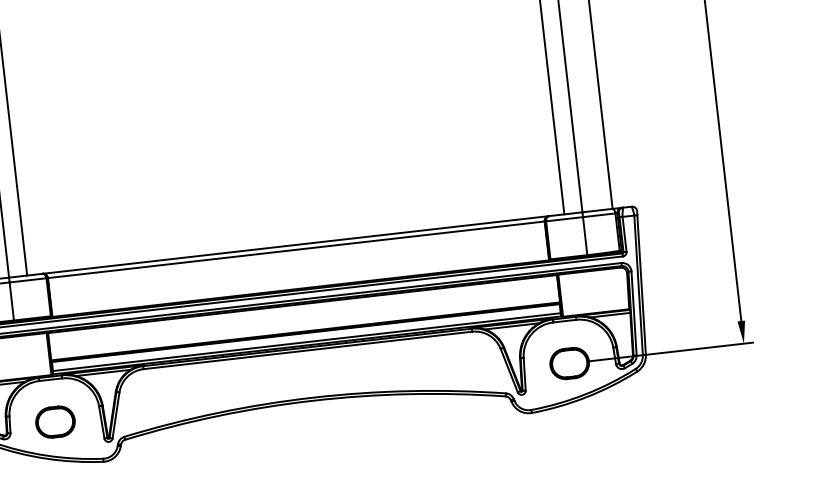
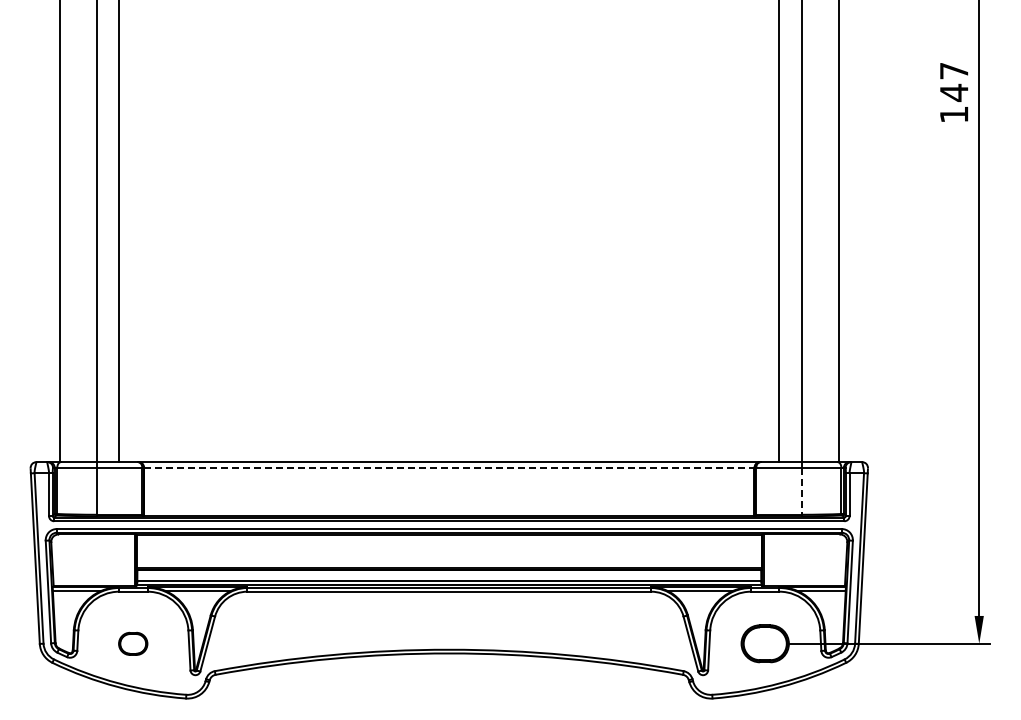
line: (585, 236) -> (801, 491), solid -> dashed
line: (296, 250) -> (449, 468), solid -> dashed
part: (54, 421) -> (132, 643), size x0.6

